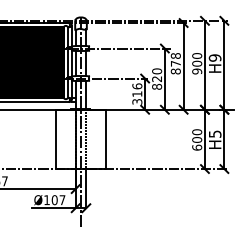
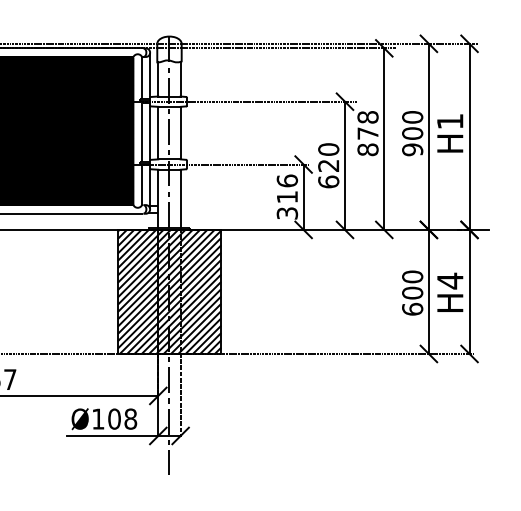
text: (214, 57) -> (448, 120), H9 -> H1
text: (156, 86) -> (327, 181), 820 -> 620
text: (215, 134) -> (450, 281), H5 -> H4
hatch: (80, 139) -> (168, 292), added
text: (62, 200) -> (130, 419), Ø107 -> Ø108

